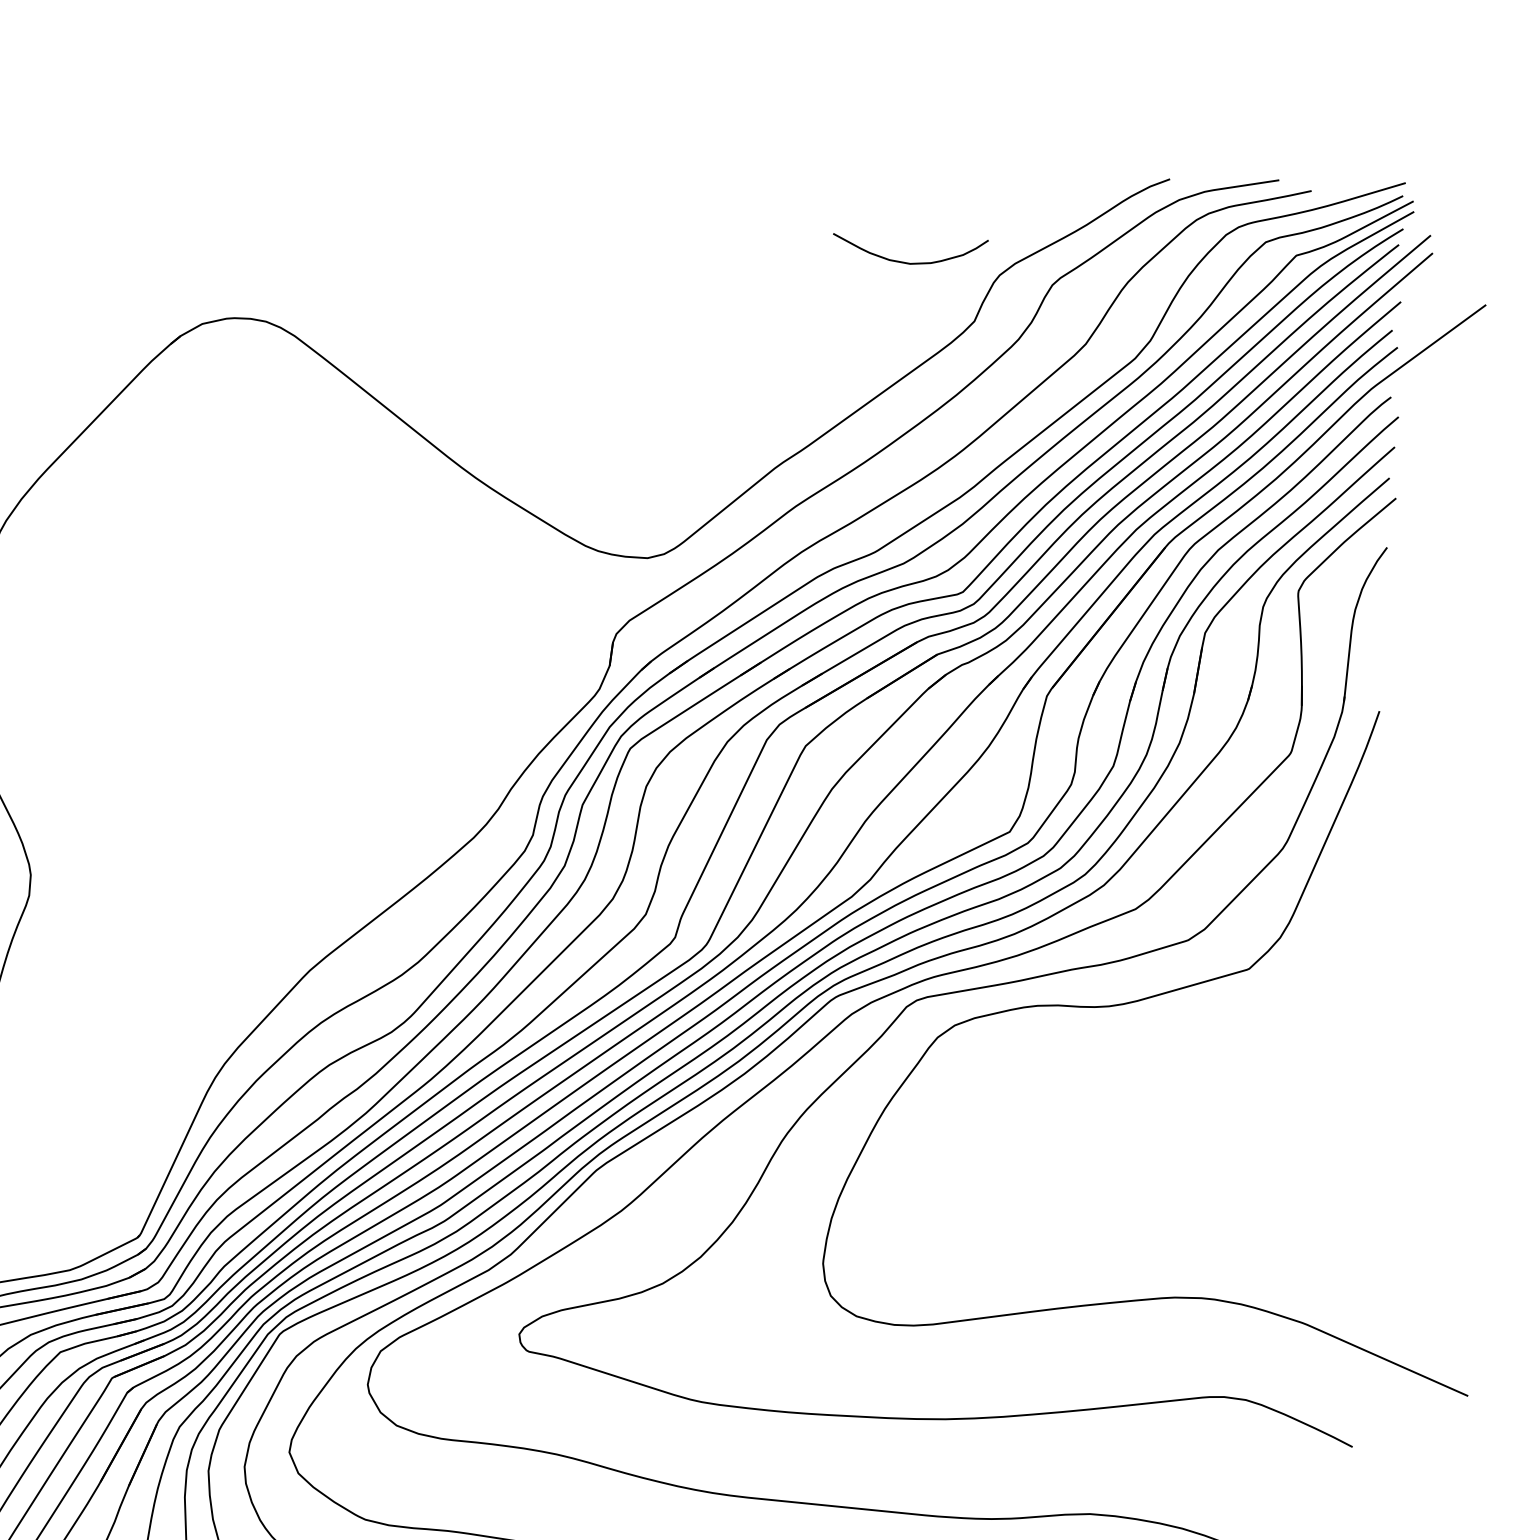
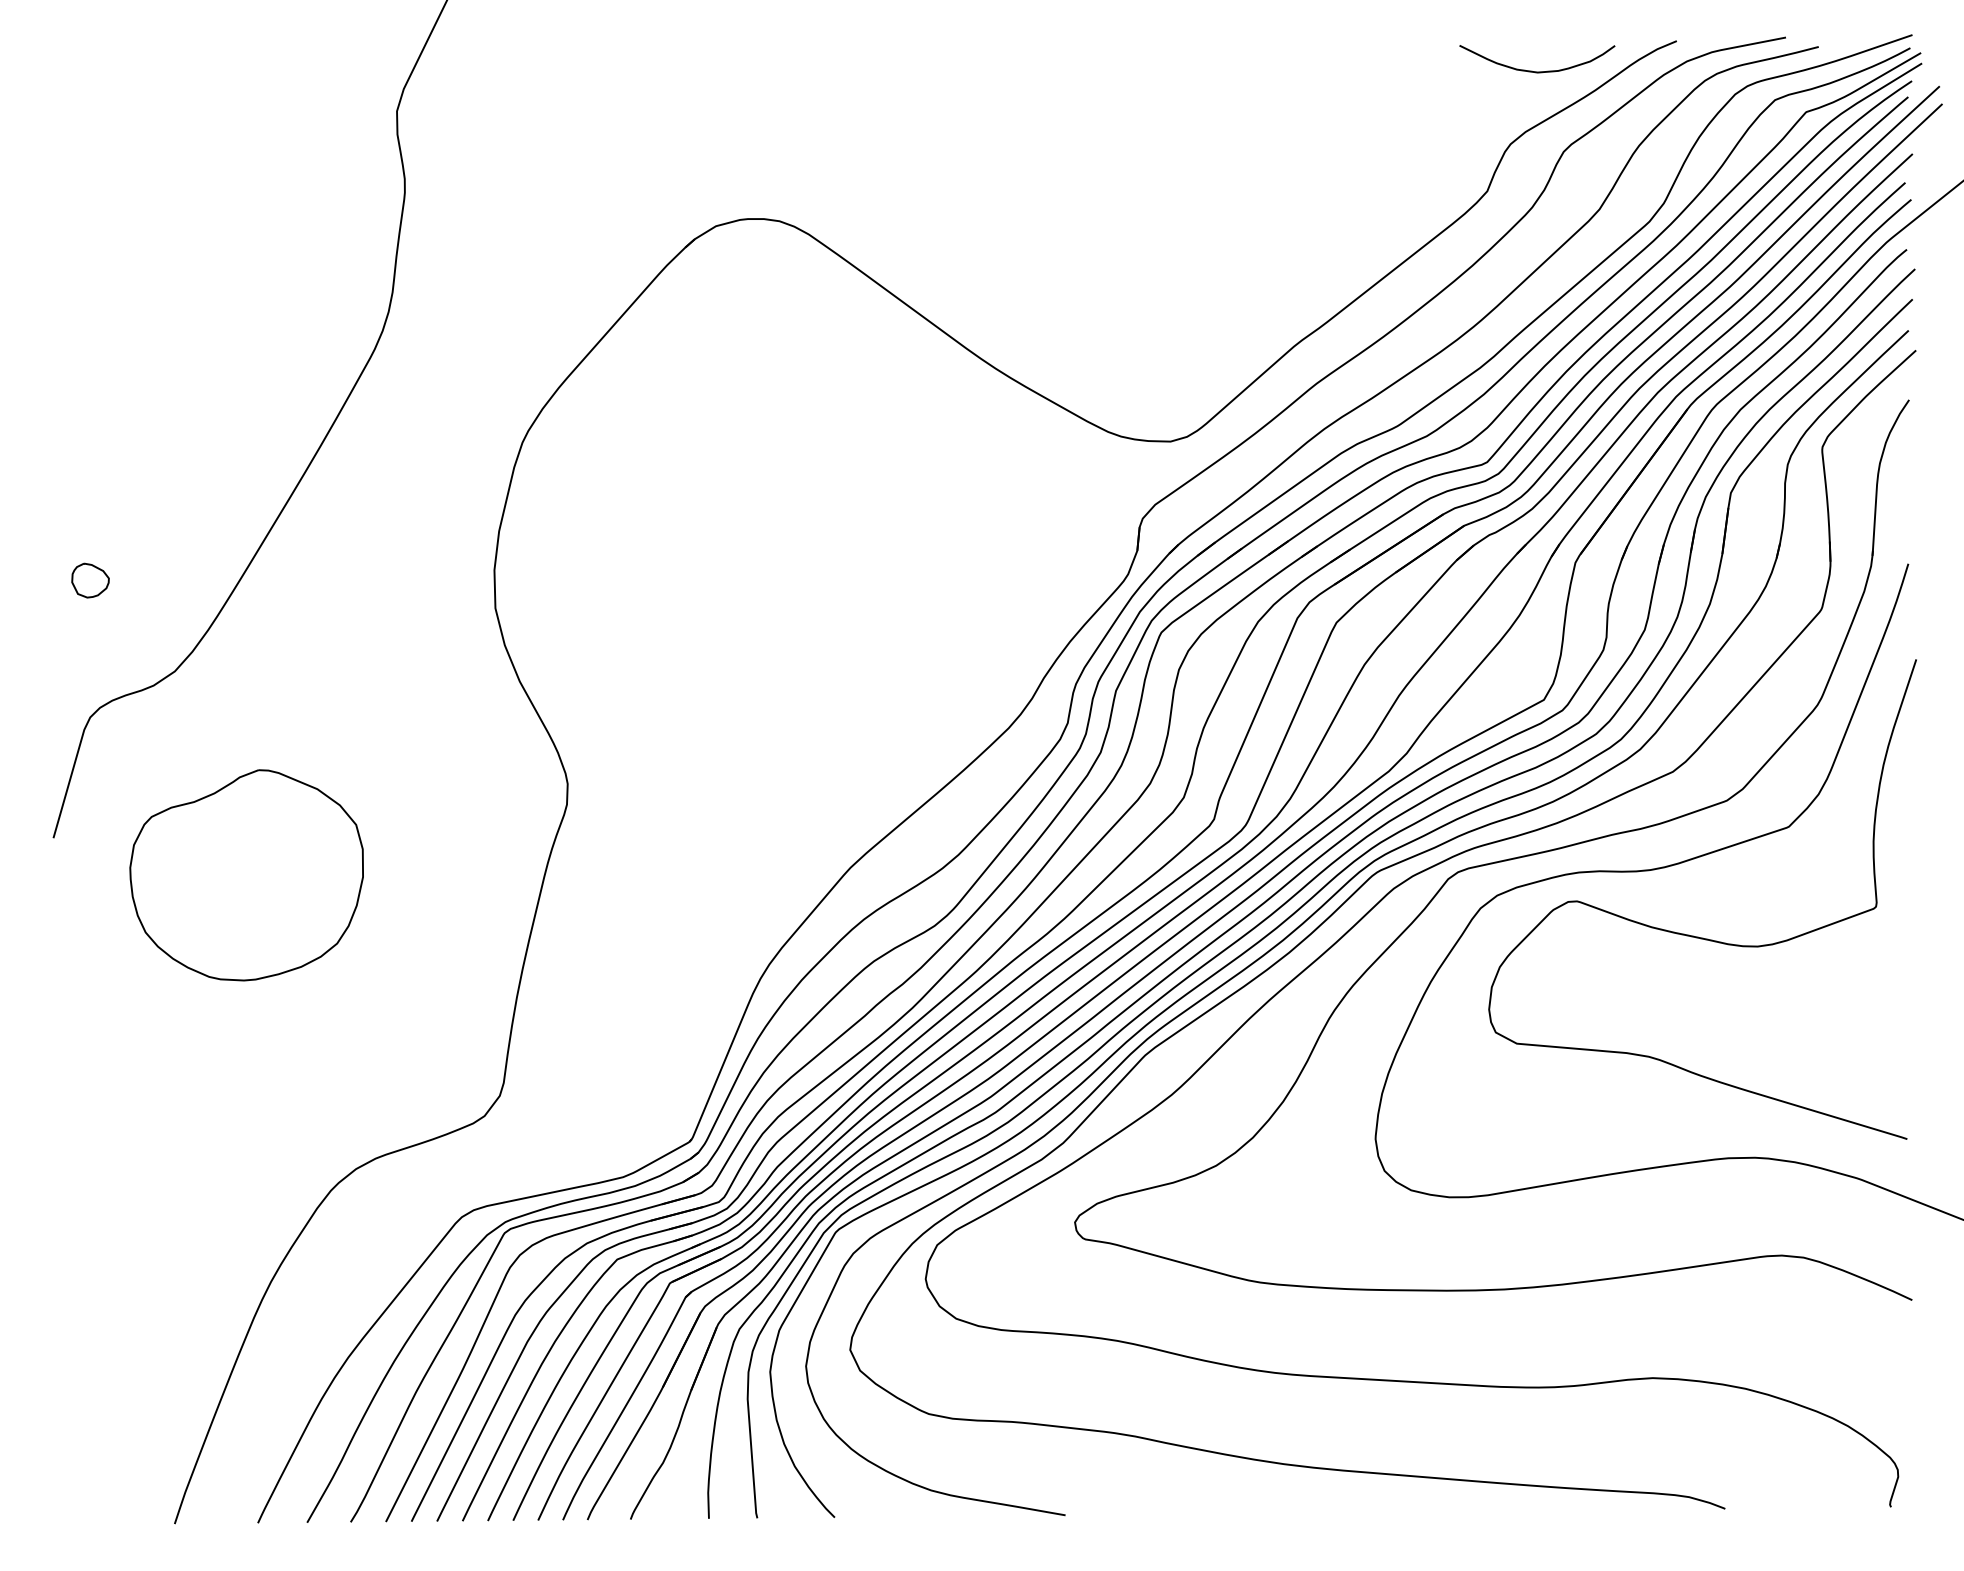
curve: (910, 262) -> (1537, 71), moved
curve: (1149, 1073) -> (1693, 935), added

